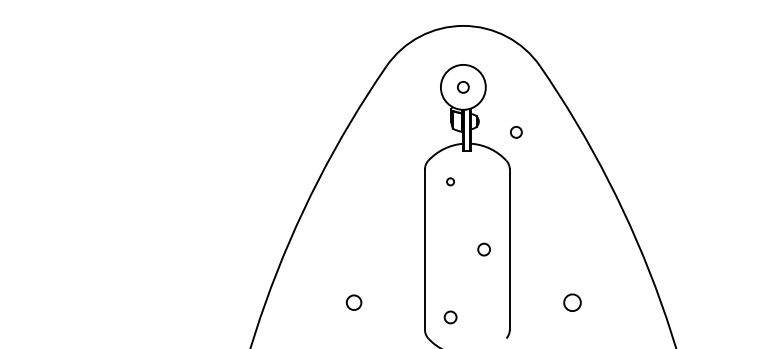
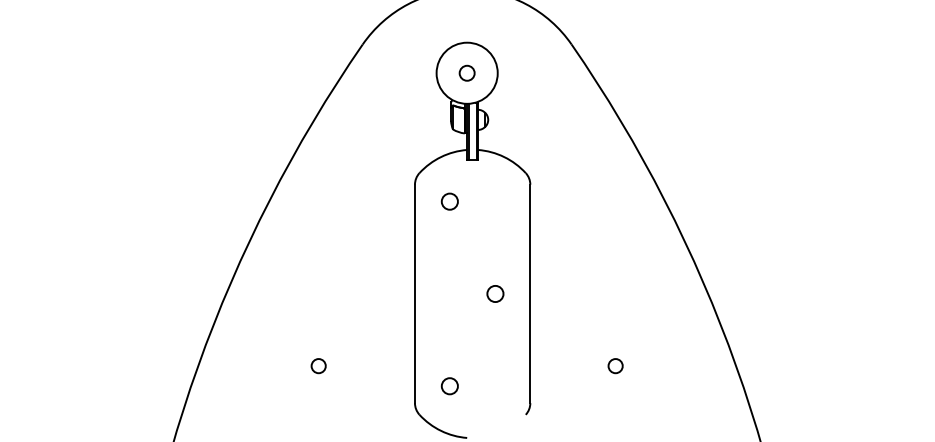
circle: (516, 132) -> (539, 134), removed
circle: (450, 181) -> (449, 201), size x1.67
circle: (354, 302) -> (319, 365), size x0.71
circle: (572, 302) -> (615, 365), size x0.62

